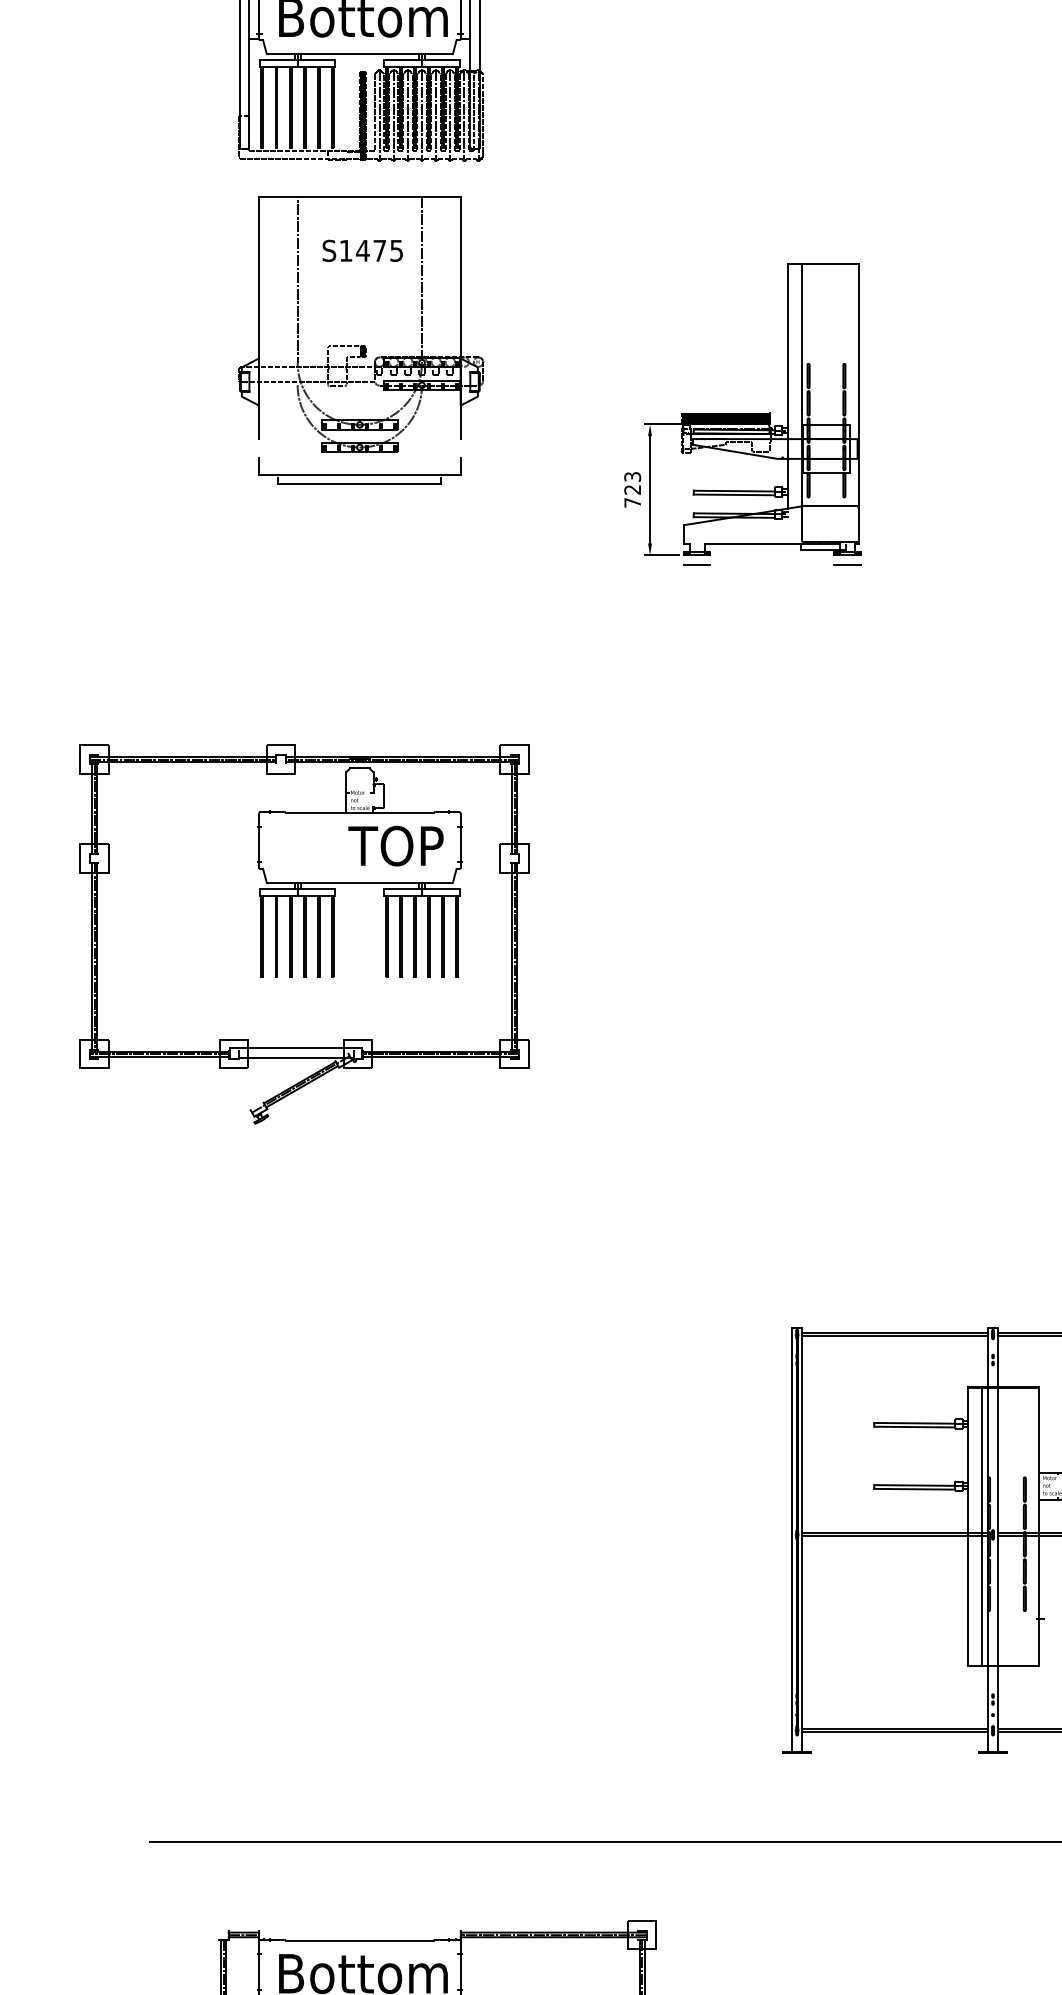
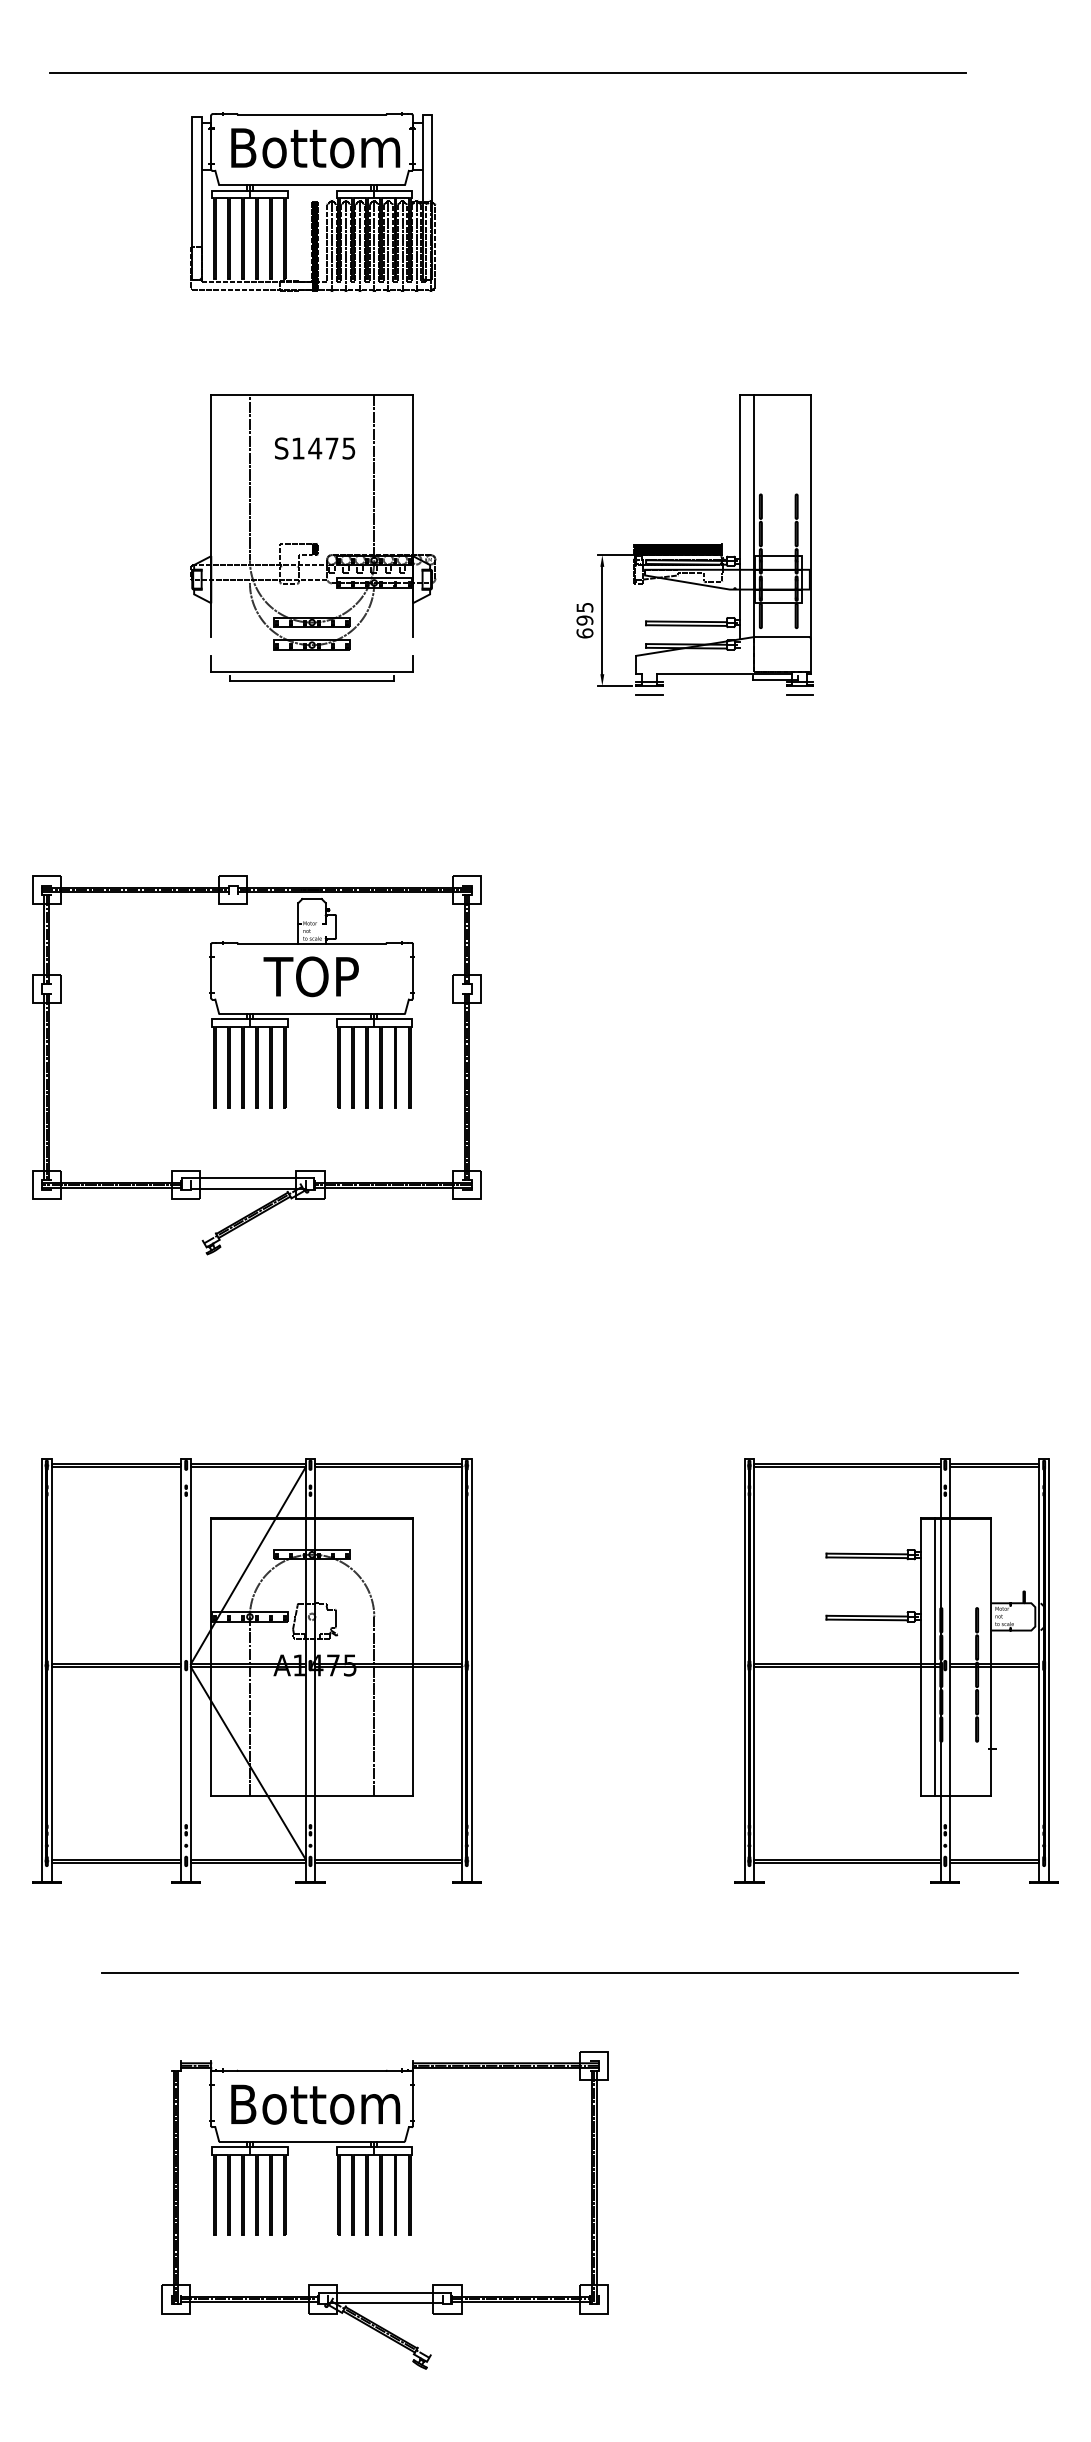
part: (361, 339) -> (313, 537), moved
text: (632, 489) -> (584, 620), 723 -> 695
text: (395, 845) -> (310, 976), moved
part: (304, 1539) -> (256, 1670), added

